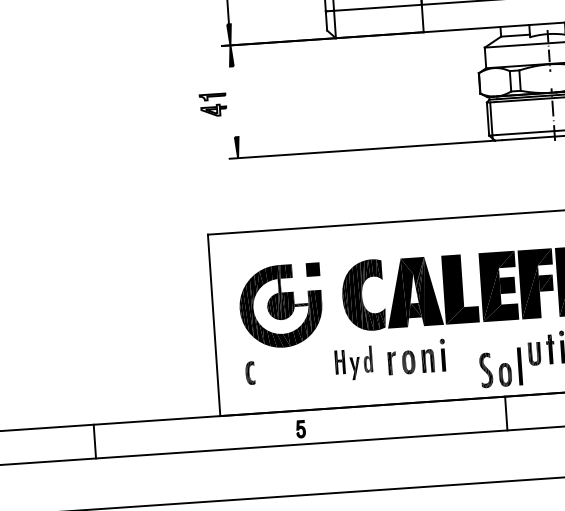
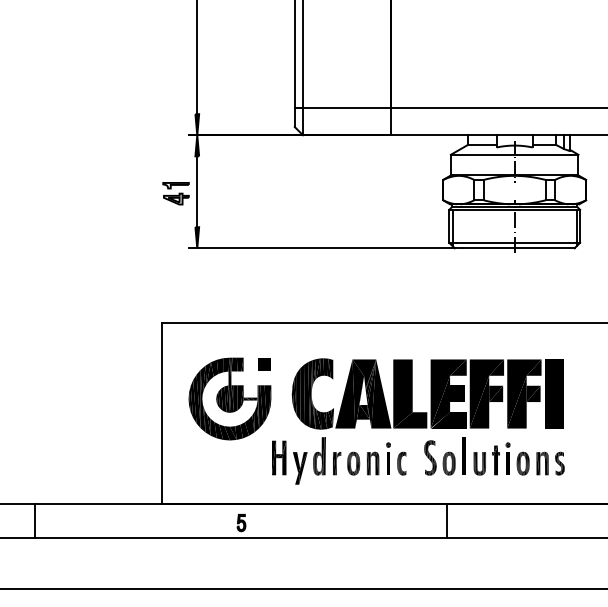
line: (234, 101) -> (197, 191), added
part: (353, 363) -> (298, 460), size x1.43
part: (500, 368) -> (444, 456), moved
part: (249, 373) -> (401, 463), moved

